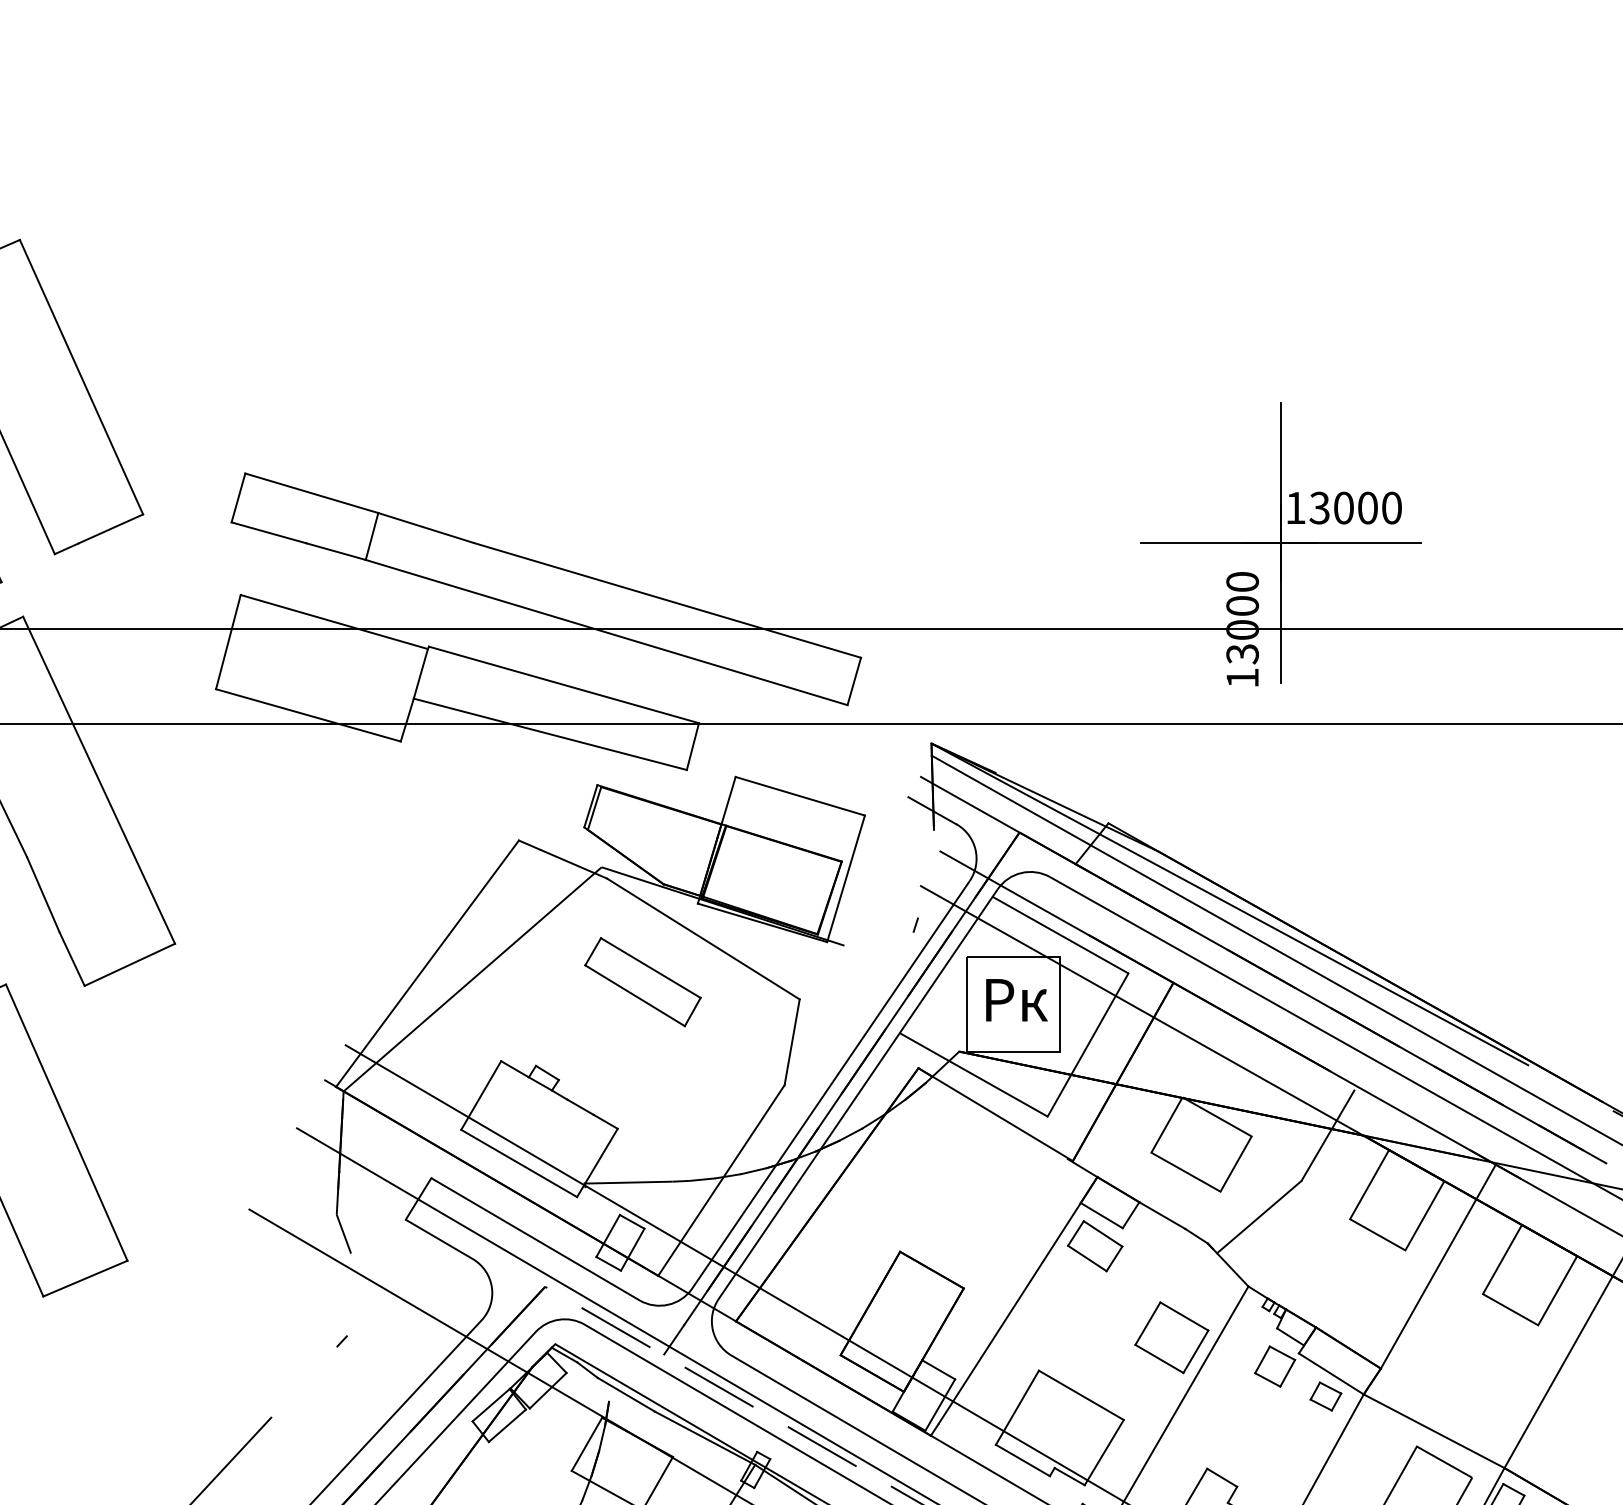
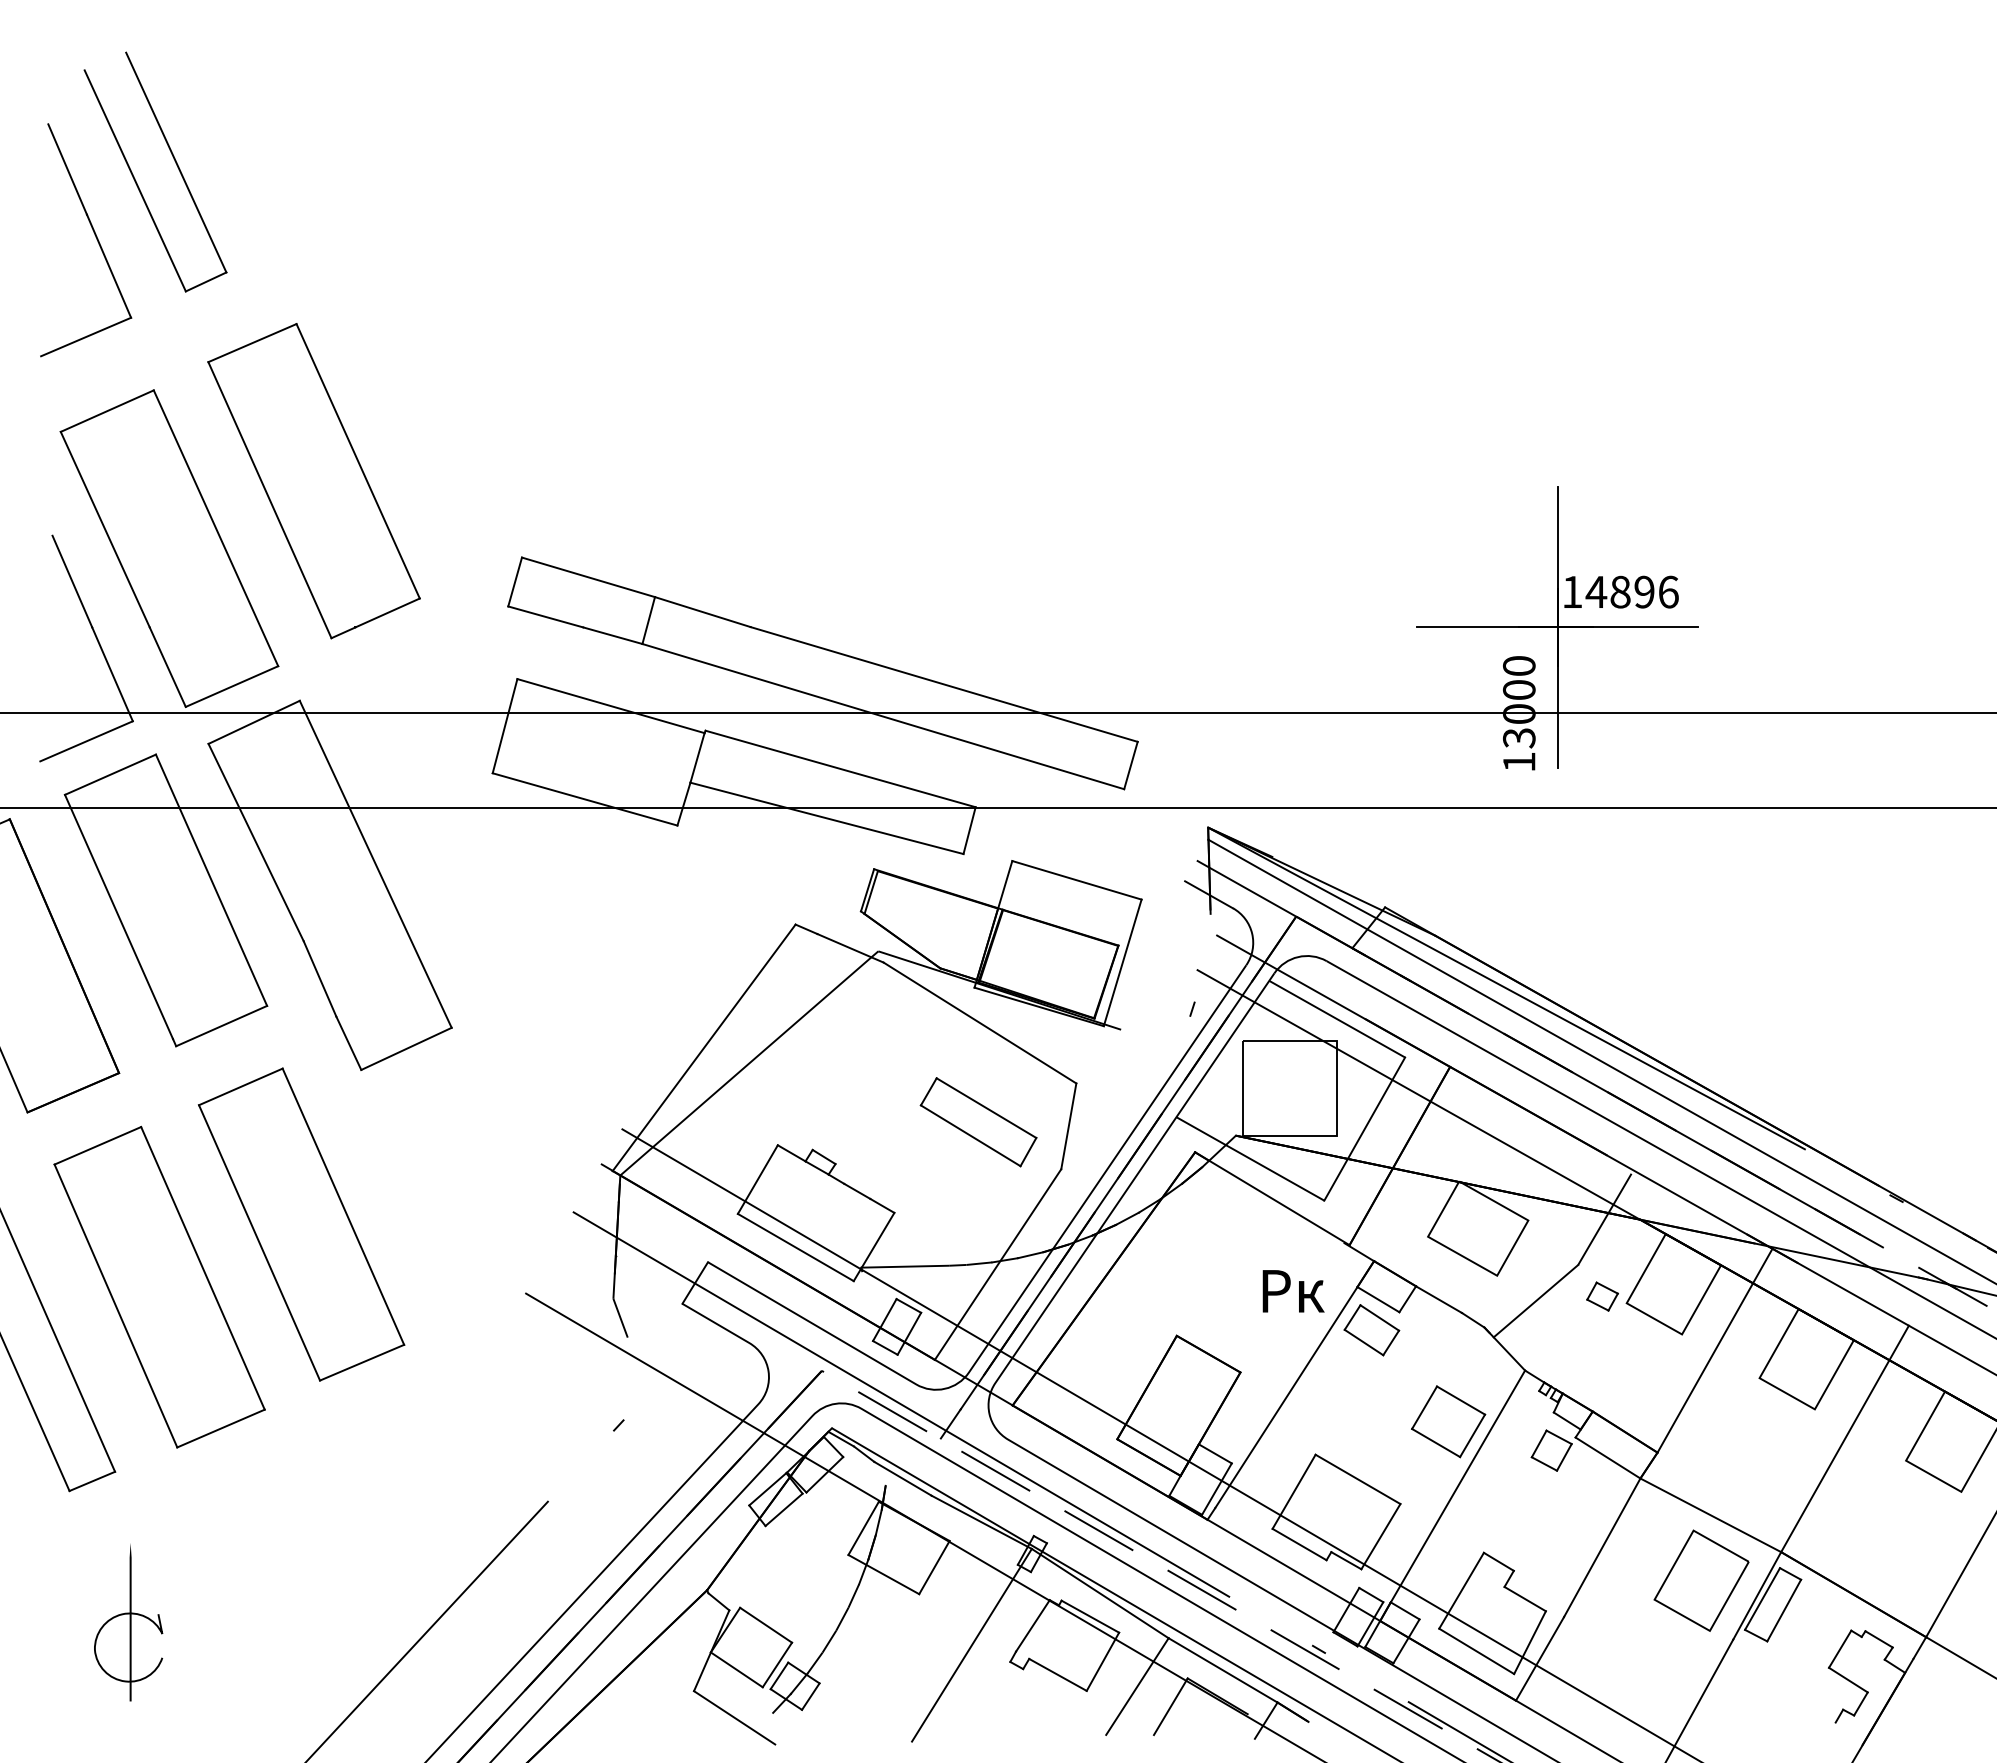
text: (1354, 507) -> (1631, 591), 13000 -> 14896
part: (642, 982) -> (978, 1122), moved
text: (1016, 1000) -> (1293, 1291), moved
part: (1325, 1396) -> (1602, 1296), moved

